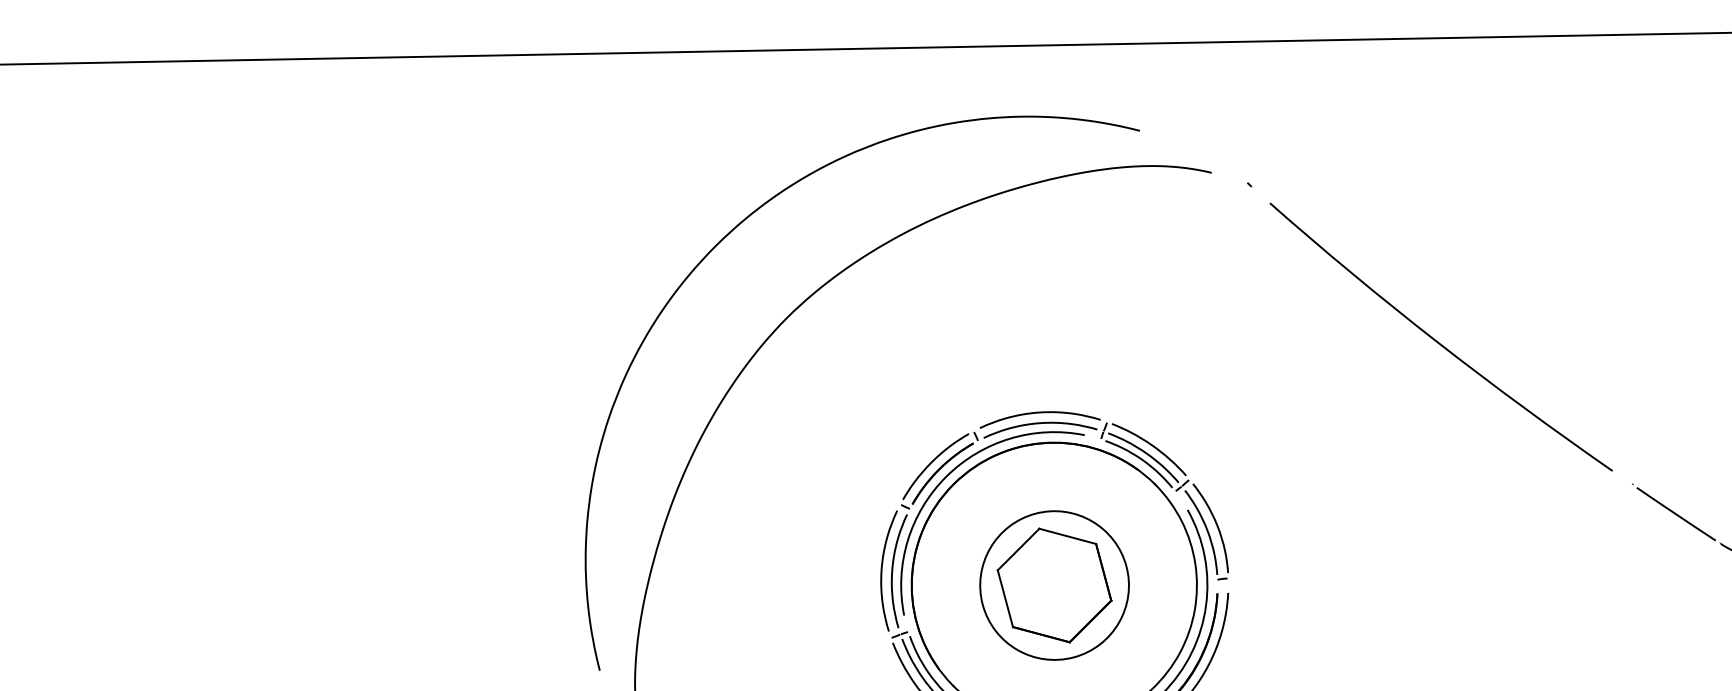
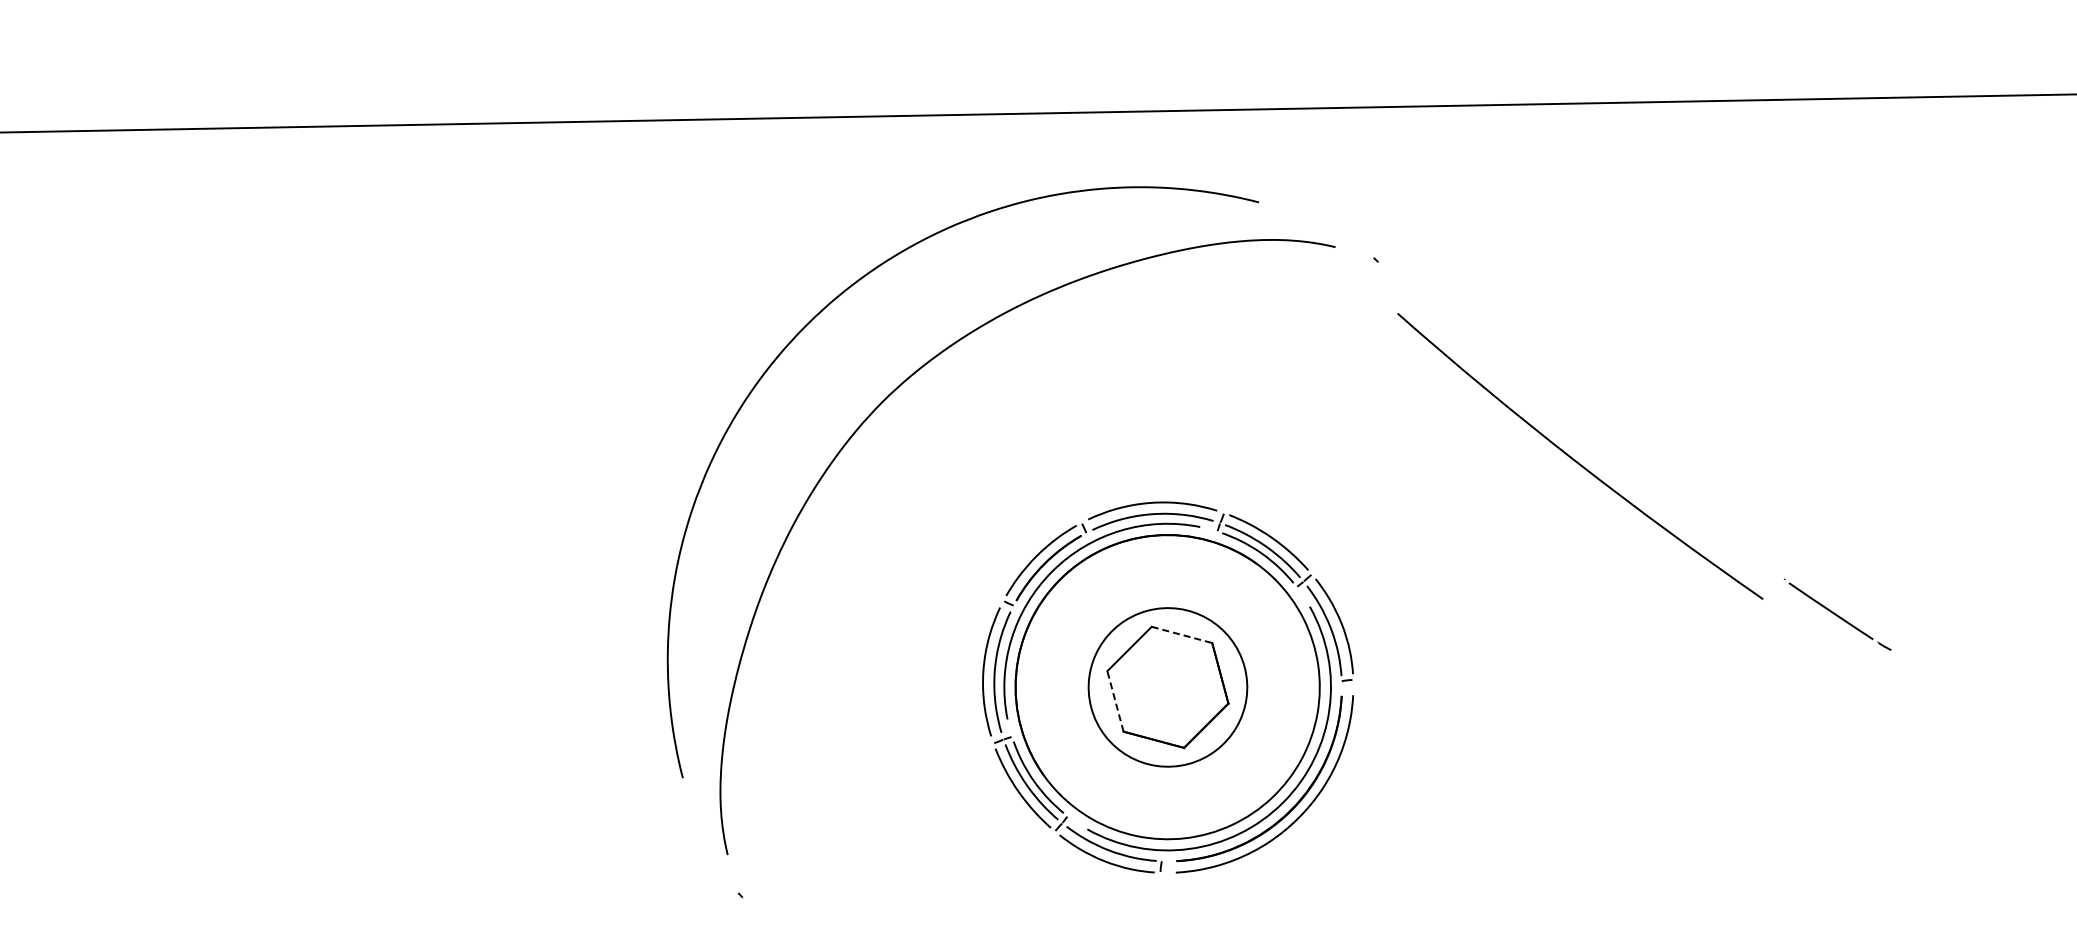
curve: (1437, 340) -> (1576, 460), moved
line: (1068, 536) -> (1182, 635), solid -> dashed
line: (1005, 597) -> (1115, 700), solid -> dashed

